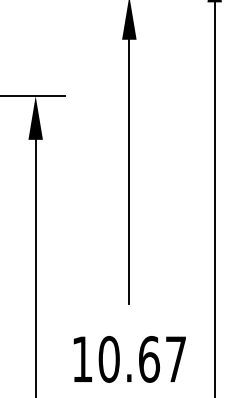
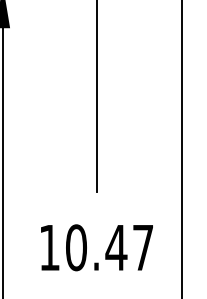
text: (149, 359) -> (116, 247), 10.67 -> 10.47

